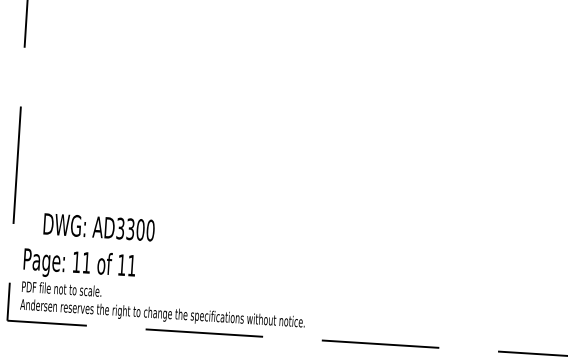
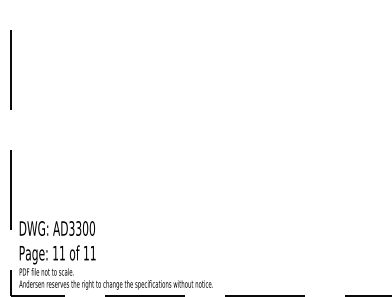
text: (97, 227) -> (56, 228), moved

